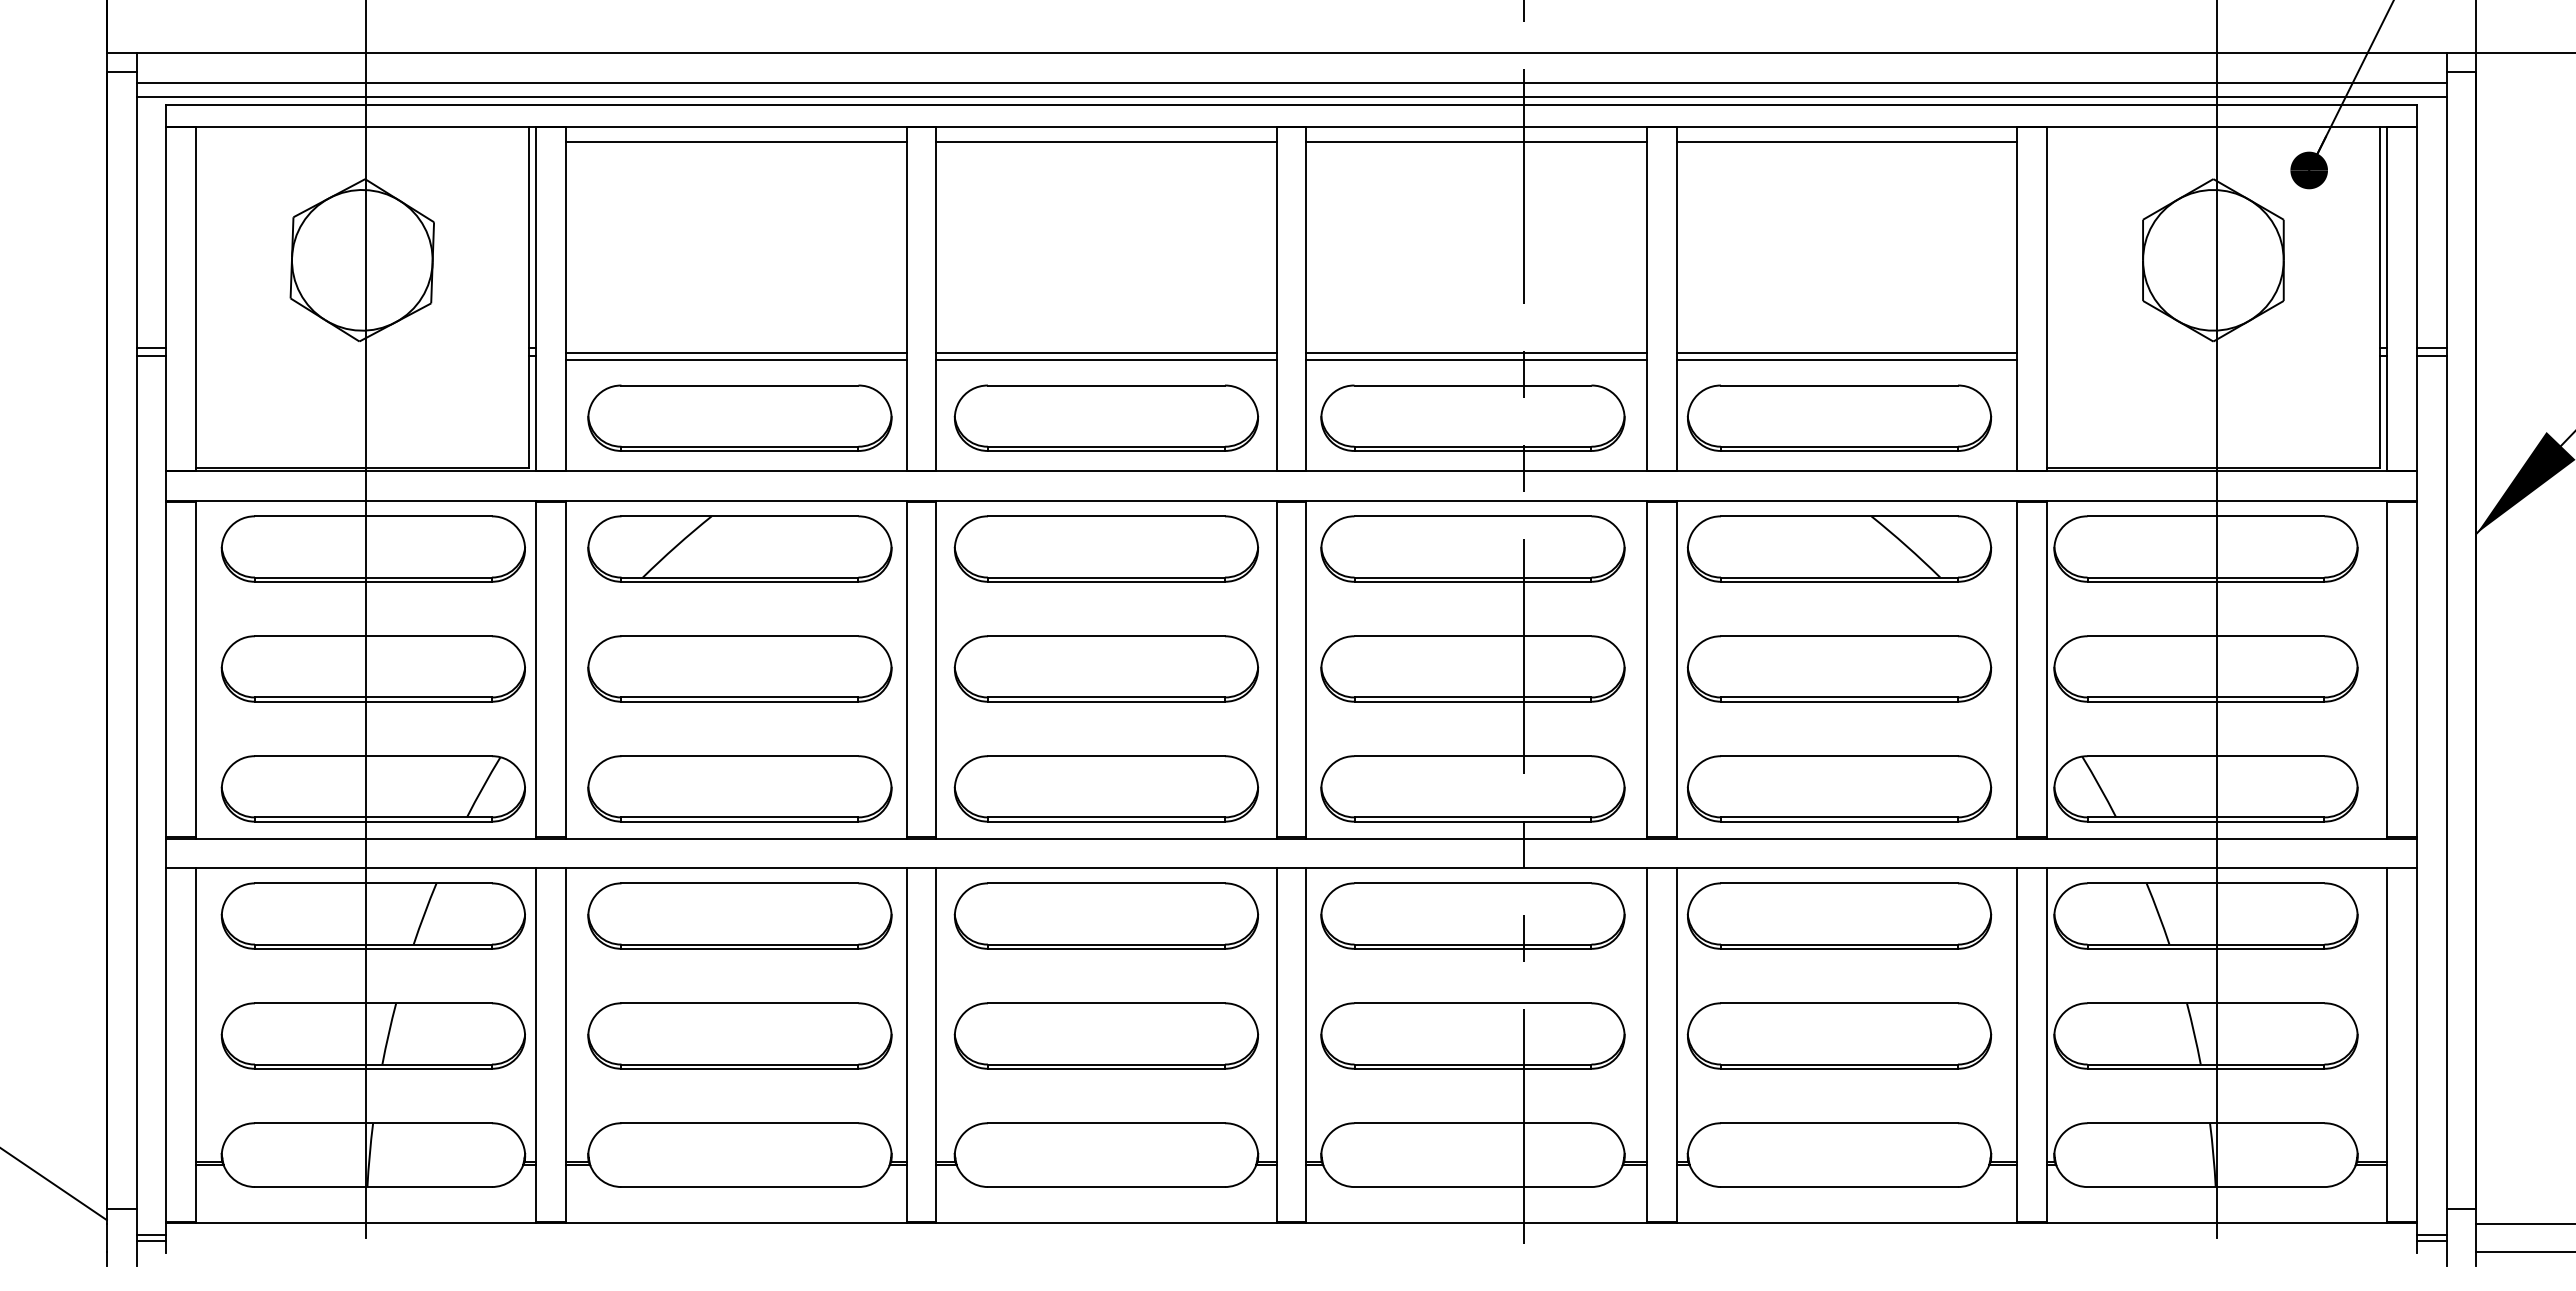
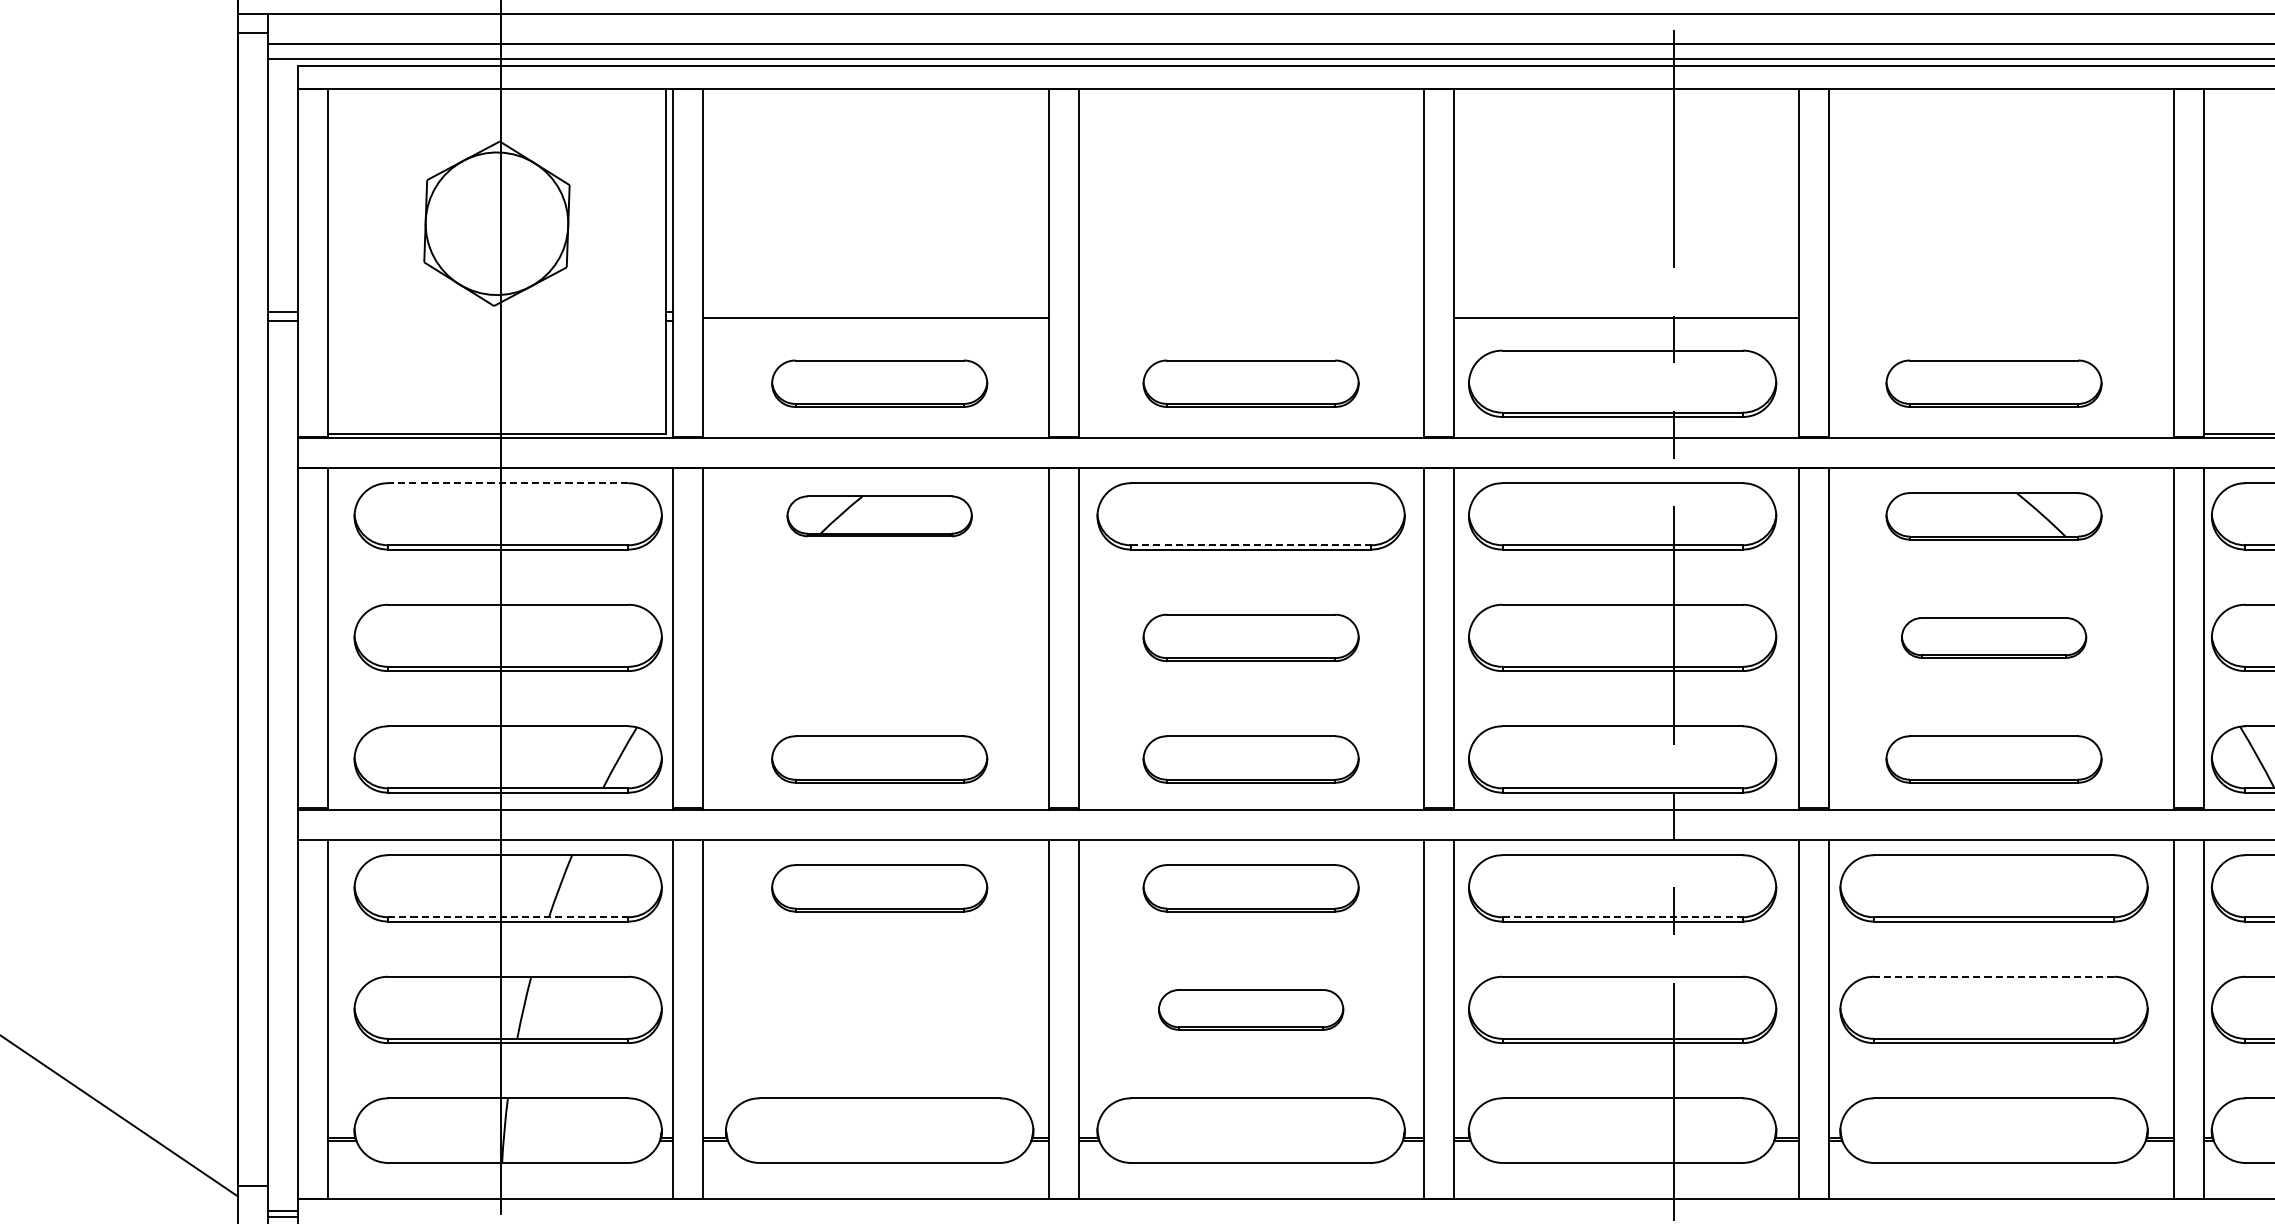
line: (735, 141) -> (875, 103), removed
line: (1106, 141) -> (1251, 103), removed
line: (1476, 141) -> (1626, 103), removed
line: (1846, 141) -> (2001, 103), removed
line: (1106, 353) -> (1251, 318), removed
line: (1846, 353) -> (2001, 318), removed
line: (735, 360) -> (875, 325), removed
line: (1106, 360) -> (1251, 325), removed
line: (1476, 360) -> (1626, 325), removed
line: (1846, 360) -> (2001, 325), removed
part: (739, 417) -> (879, 383), size x0.7
part: (1106, 417) -> (1251, 383), size x0.7
part: (1839, 417) -> (1994, 383), size x0.7
line: (372, 516) -> (507, 483), solid -> dashed
part: (739, 548) -> (879, 515), size x0.6
part: (1839, 548) -> (1994, 515), size x0.7
line: (1106, 577) -> (1251, 545), solid -> dashed
part: (739, 668) -> (879, 637), removed
part: (1106, 668) -> (1251, 637), size x0.7
part: (1839, 668) -> (1994, 637), size x0.6
part: (739, 788) -> (879, 759), size x0.7
part: (1106, 788) -> (1251, 759), size x0.7
part: (1839, 788) -> (1994, 759), size x0.7
part: (739, 915) -> (879, 887), size x0.7
part: (1106, 915) -> (1251, 887), size x0.7
line: (373, 944) -> (508, 917), solid -> dashed
line: (1473, 944) -> (1623, 917), solid -> dashed
line: (1839, 1003) -> (1994, 976), solid -> dashed
part: (739, 1035) -> (879, 1009), removed
part: (1106, 1035) -> (1251, 1009), size x0.6

